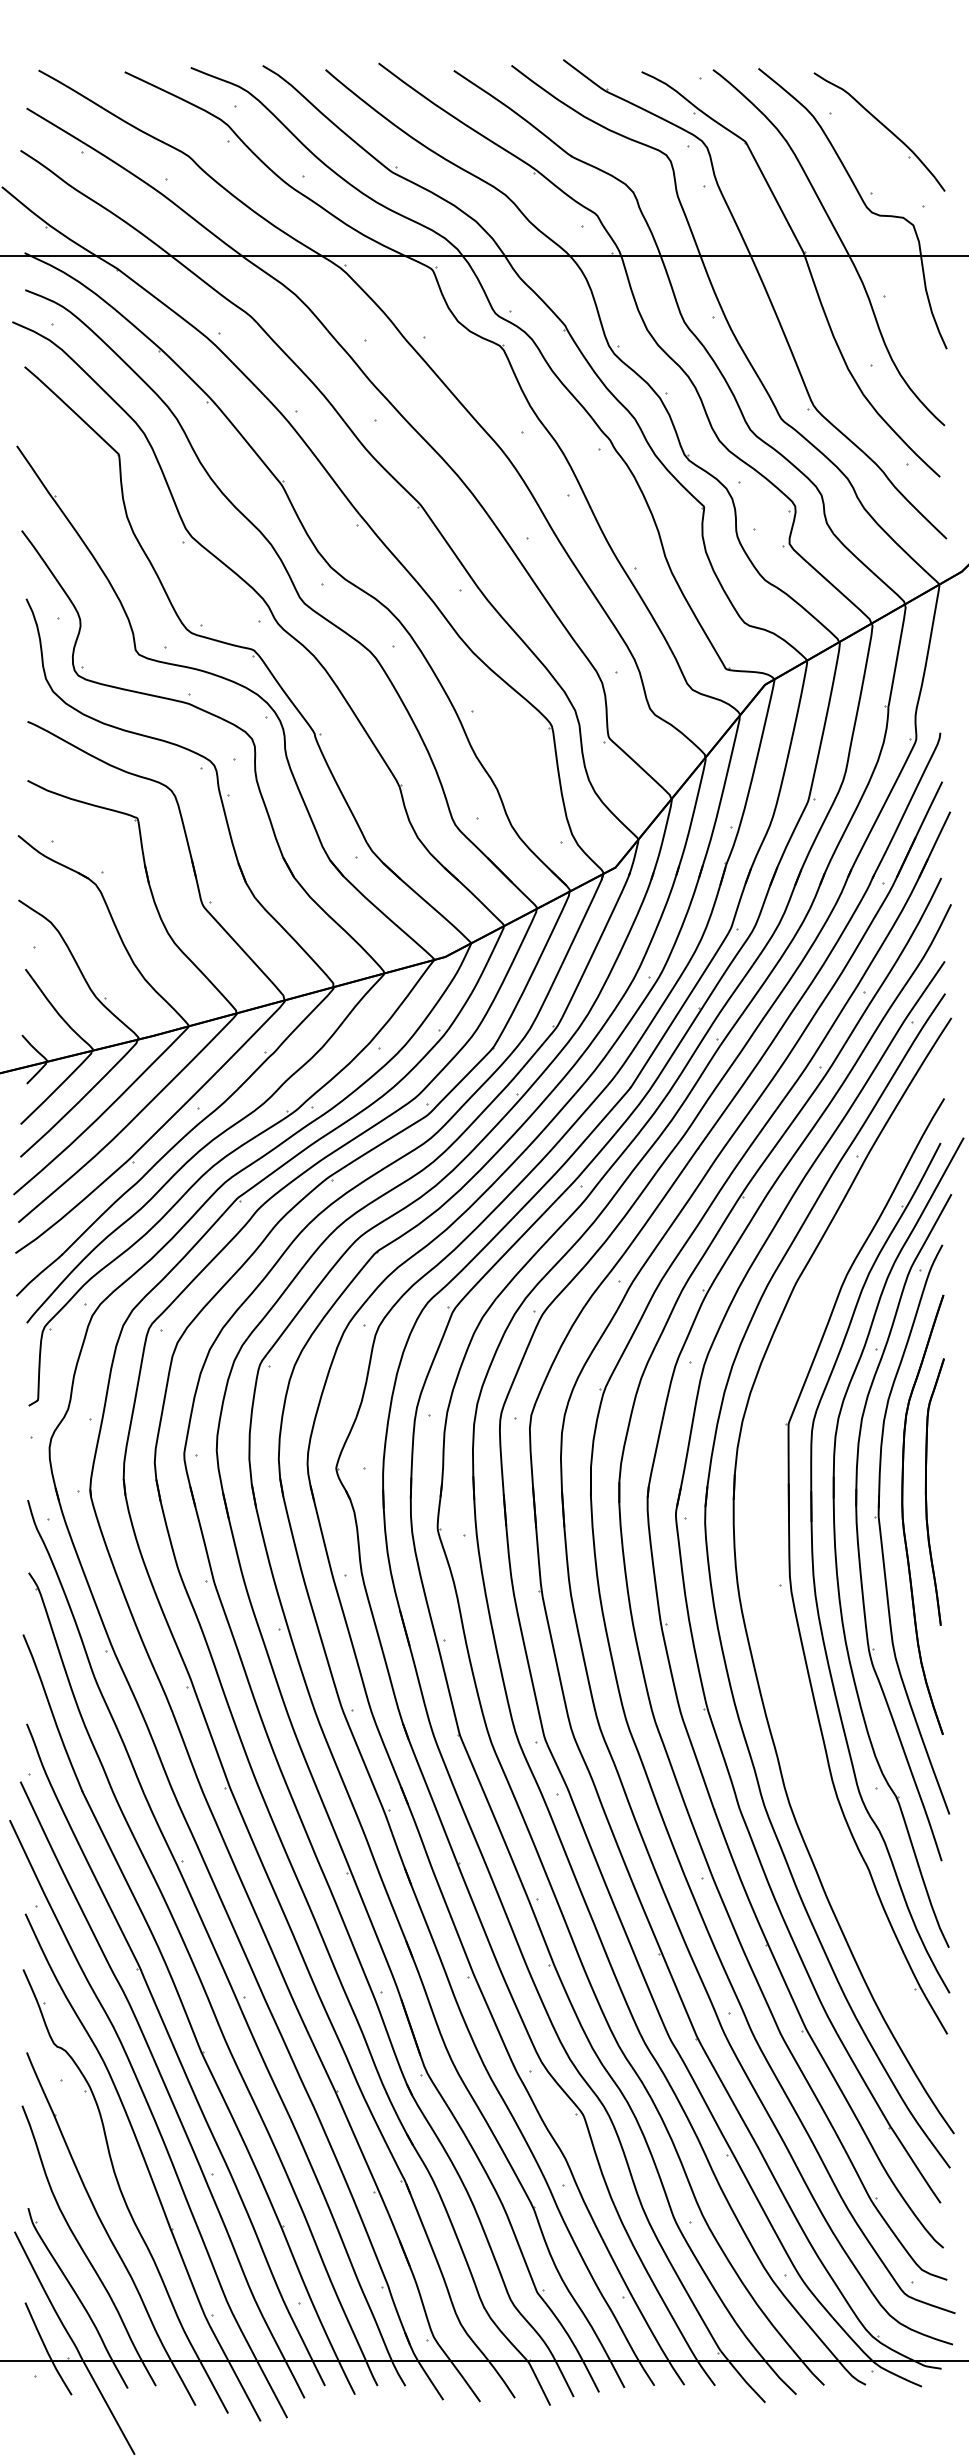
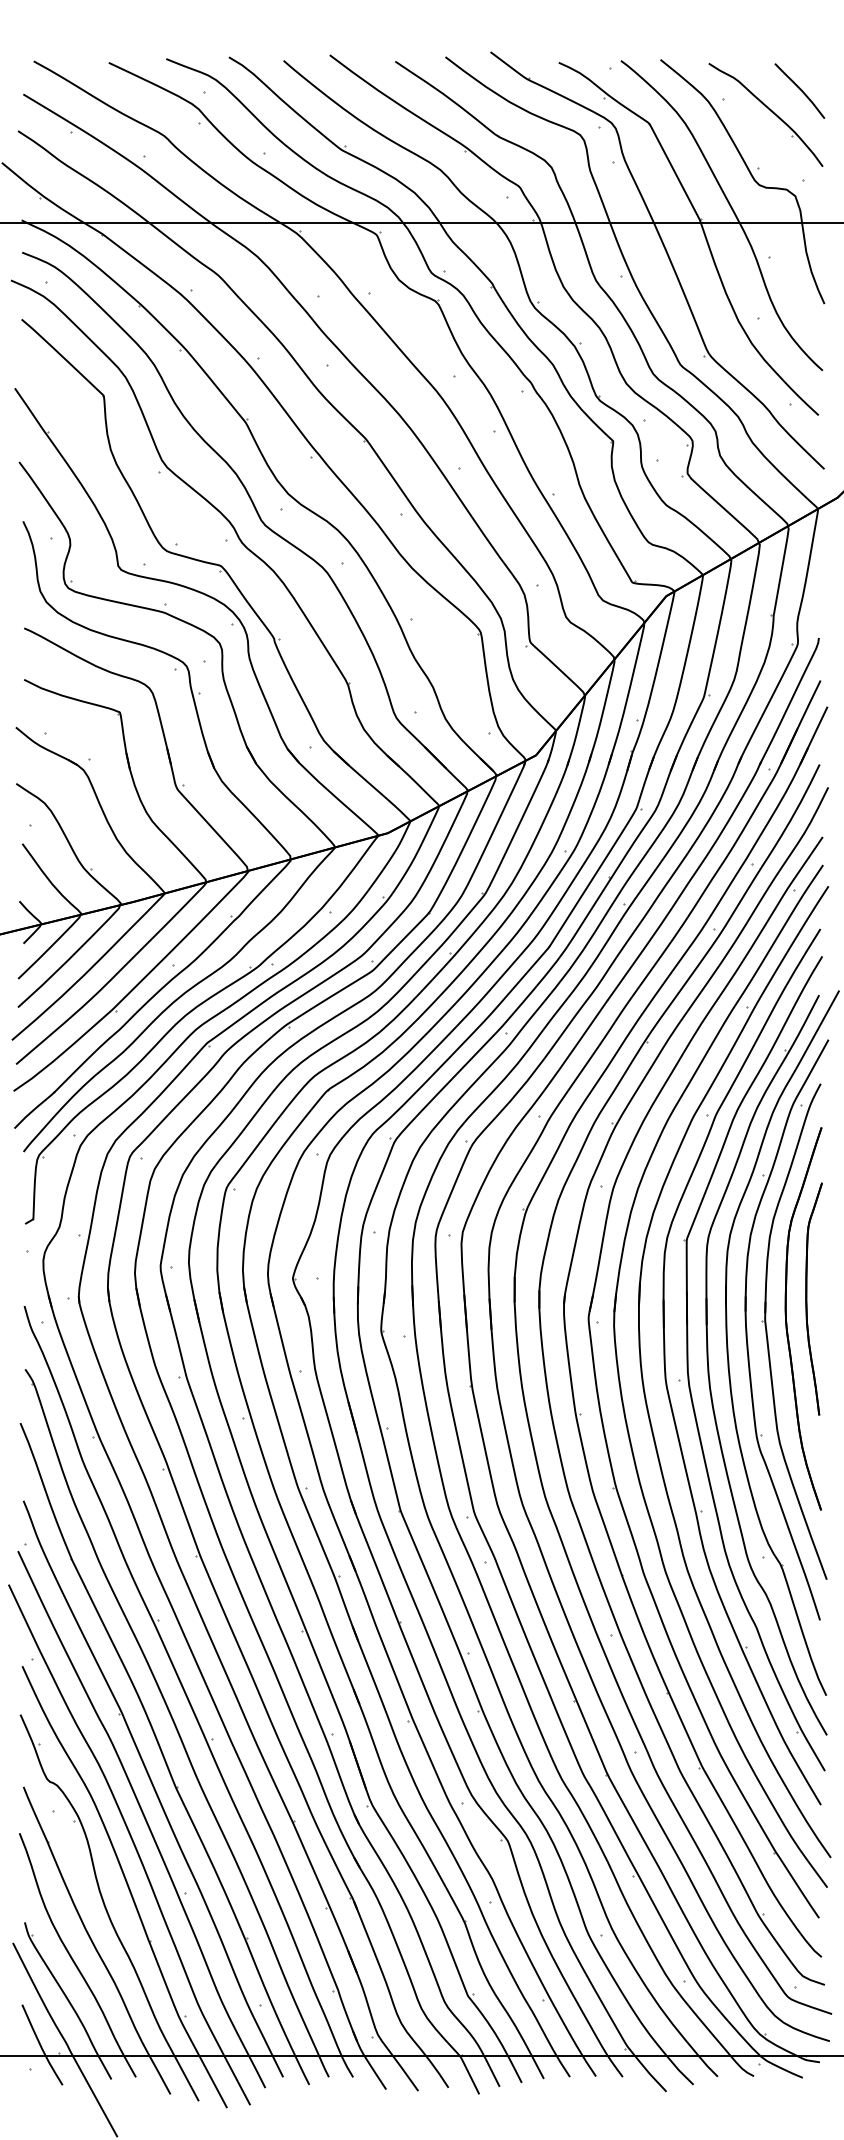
curve: (918, 103) -> (799, 90), added
part: (765, 1581) -> (666, 1376), added

